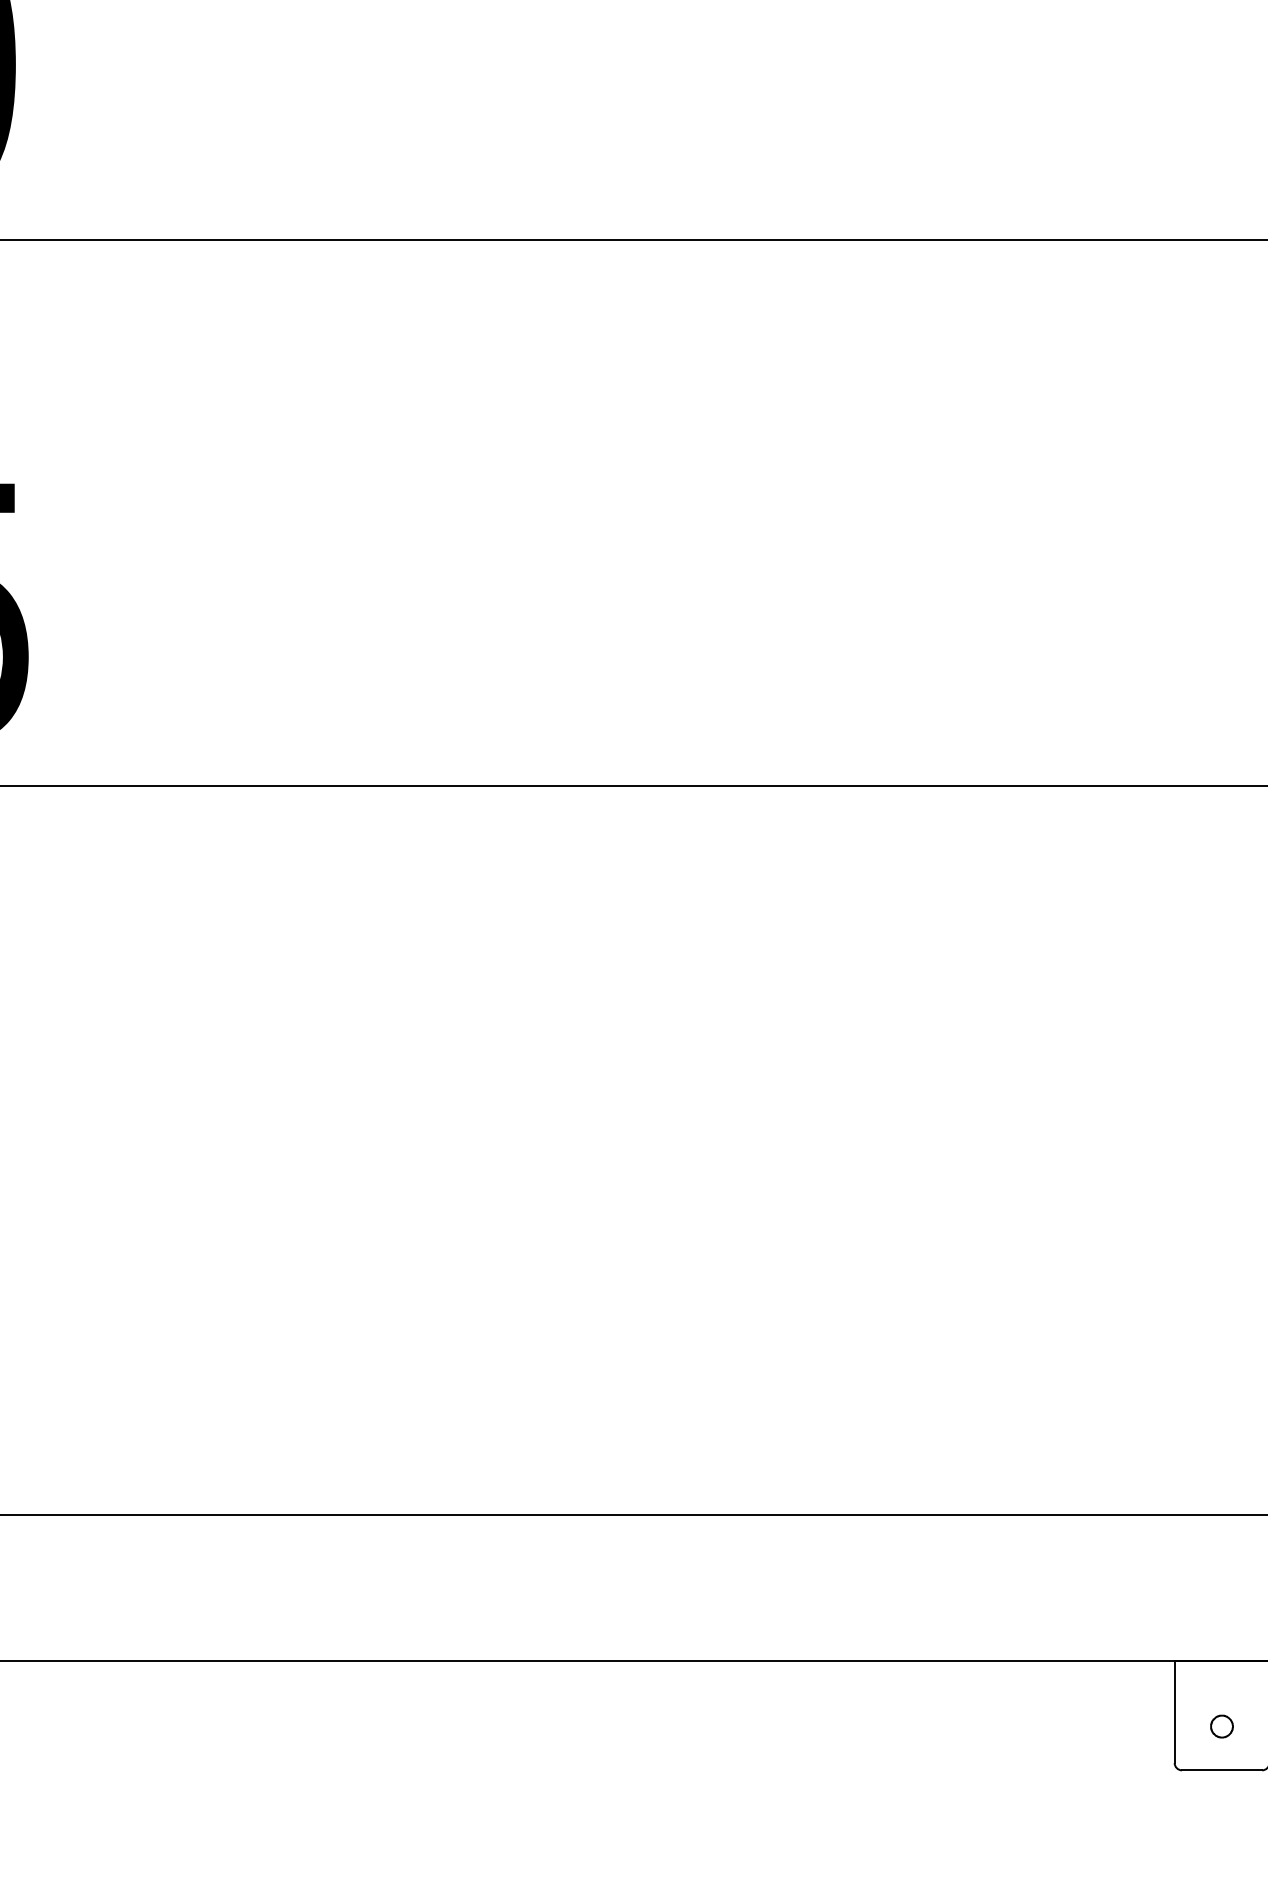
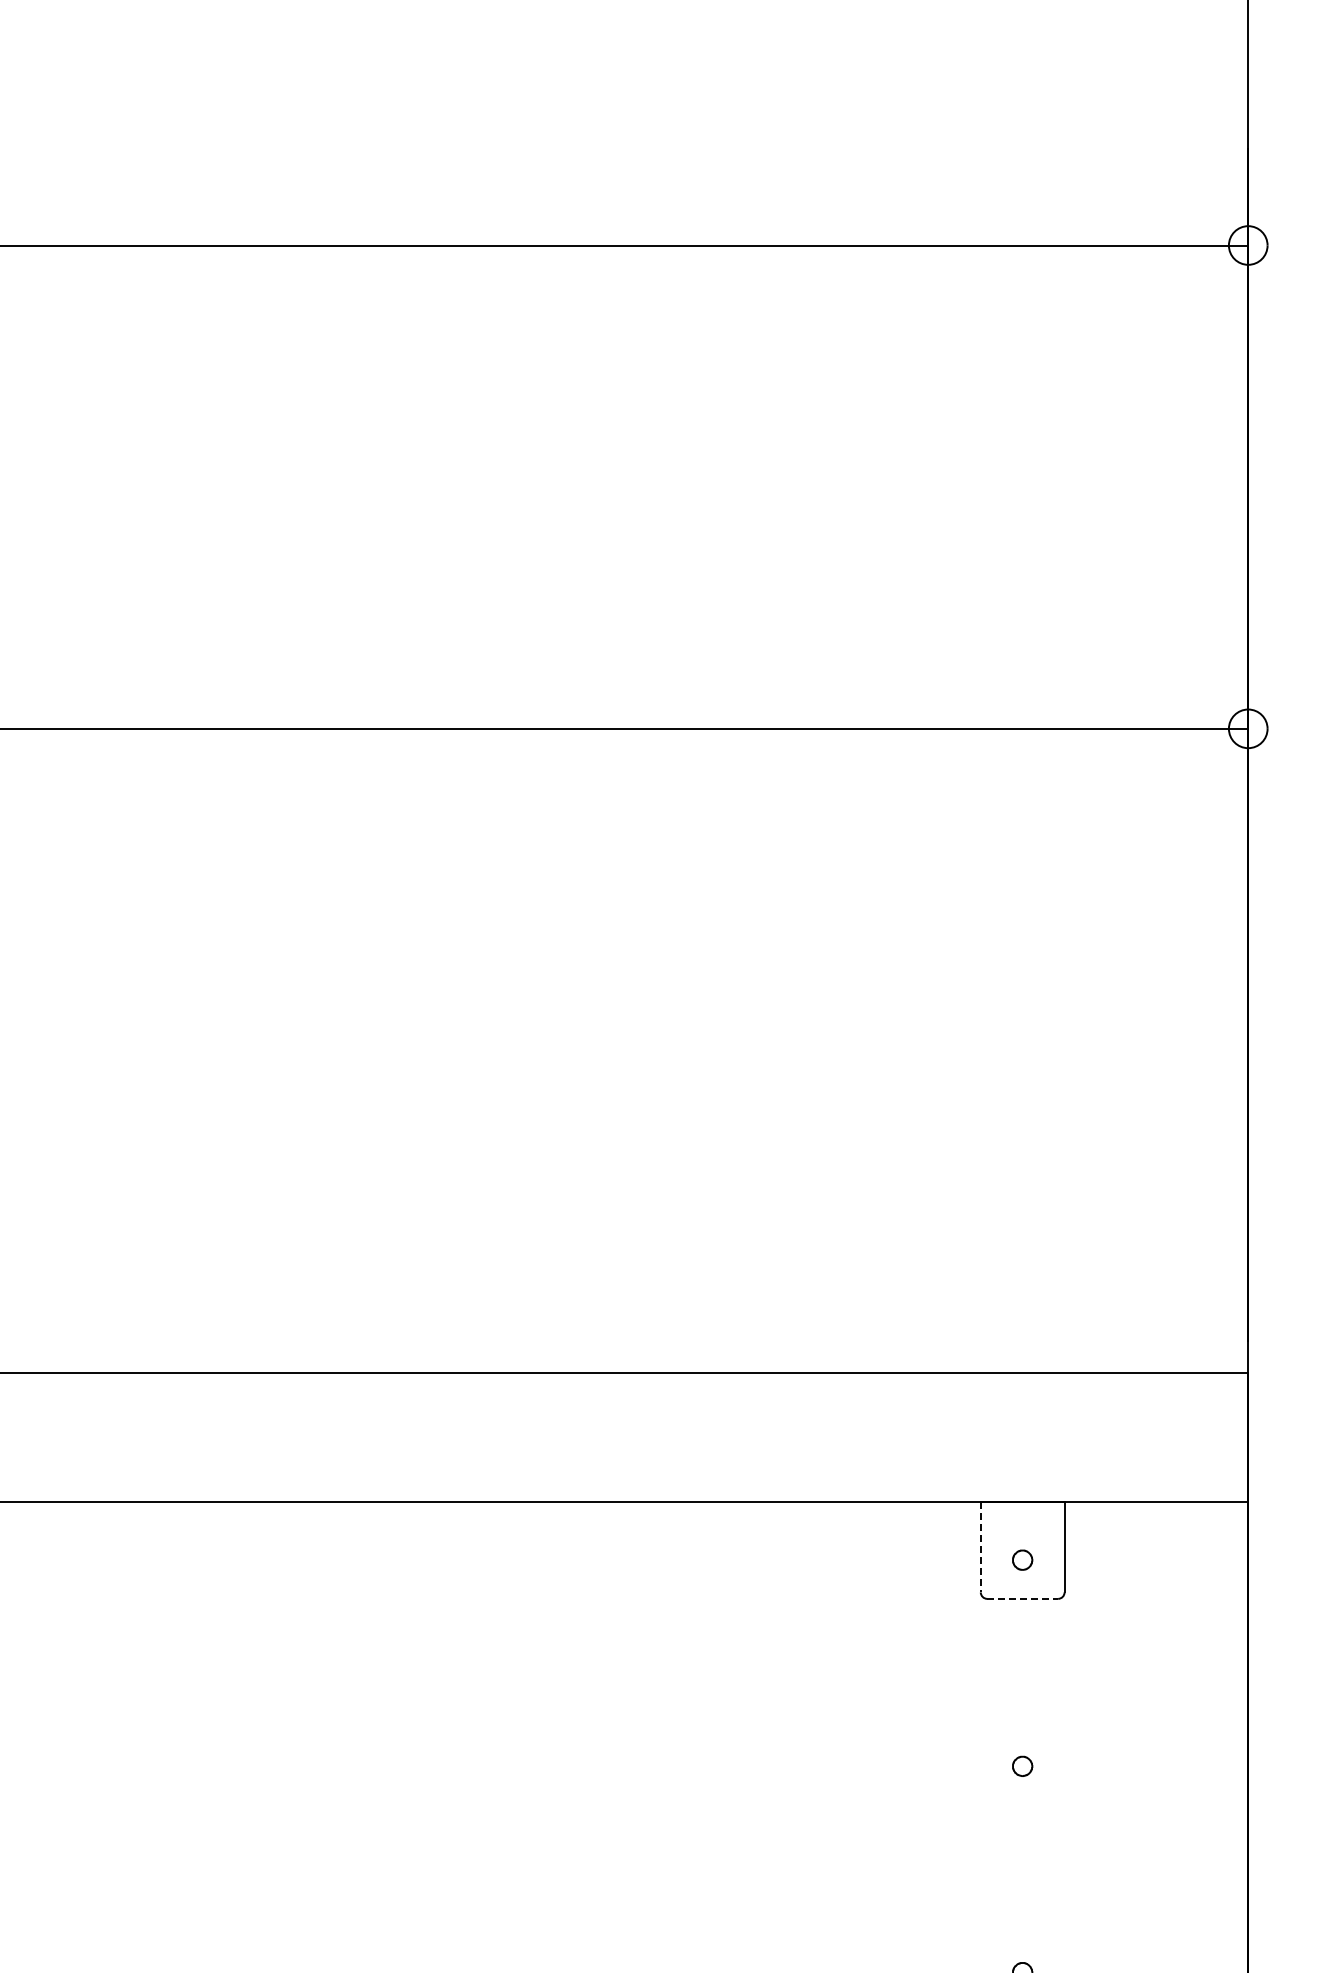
line: (1174, 1712) -> (980, 1547), solid -> dashed
line: (1222, 1769) -> (1023, 1598), solid -> dashed

